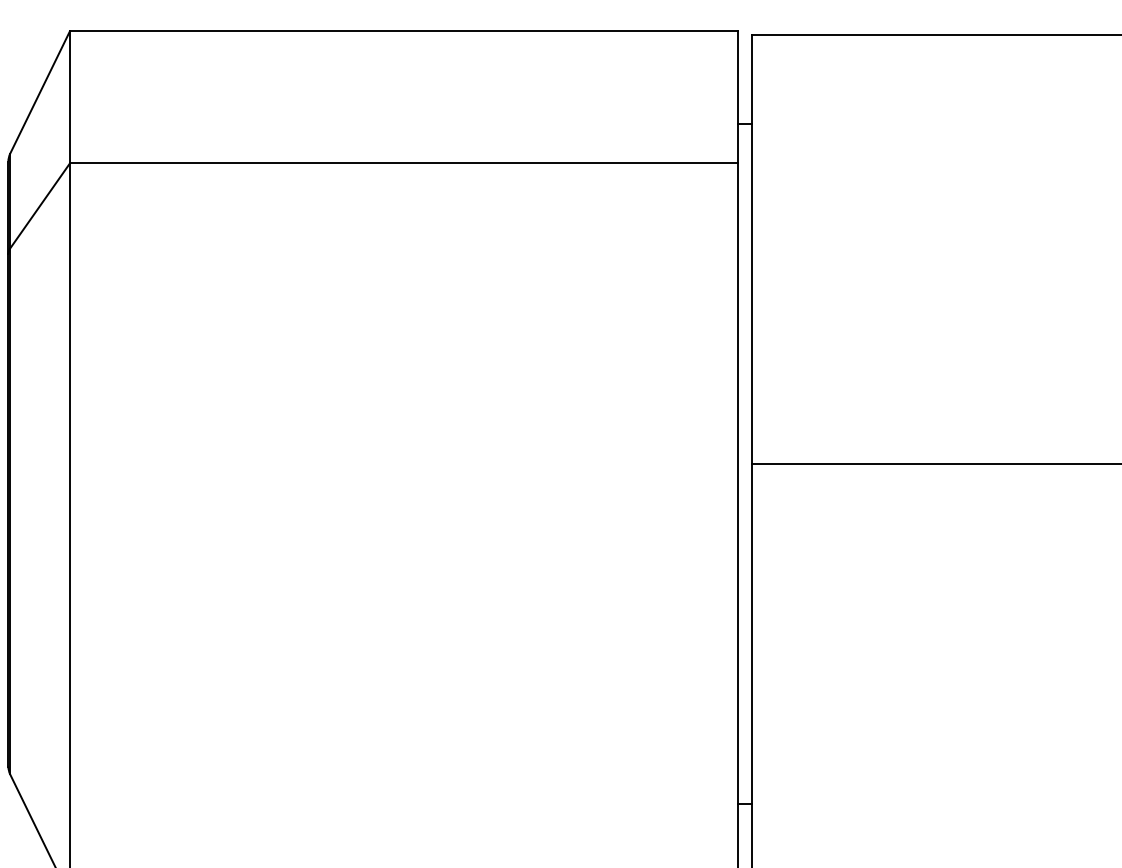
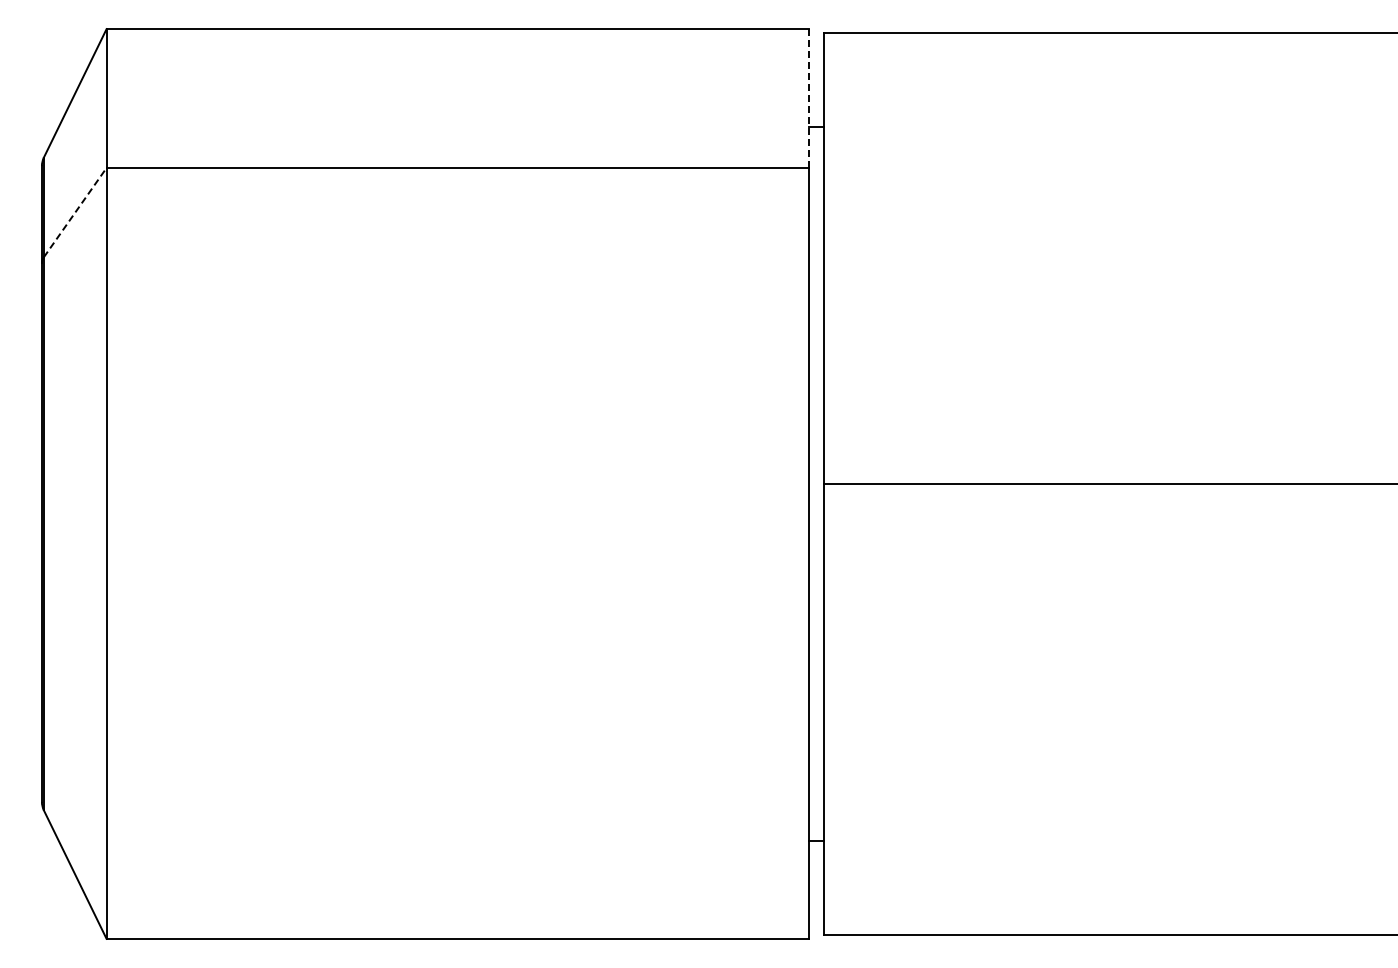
line: (737, 98) -> (808, 99), solid -> dashed
line: (40, 205) -> (75, 212), solid -> dashed

